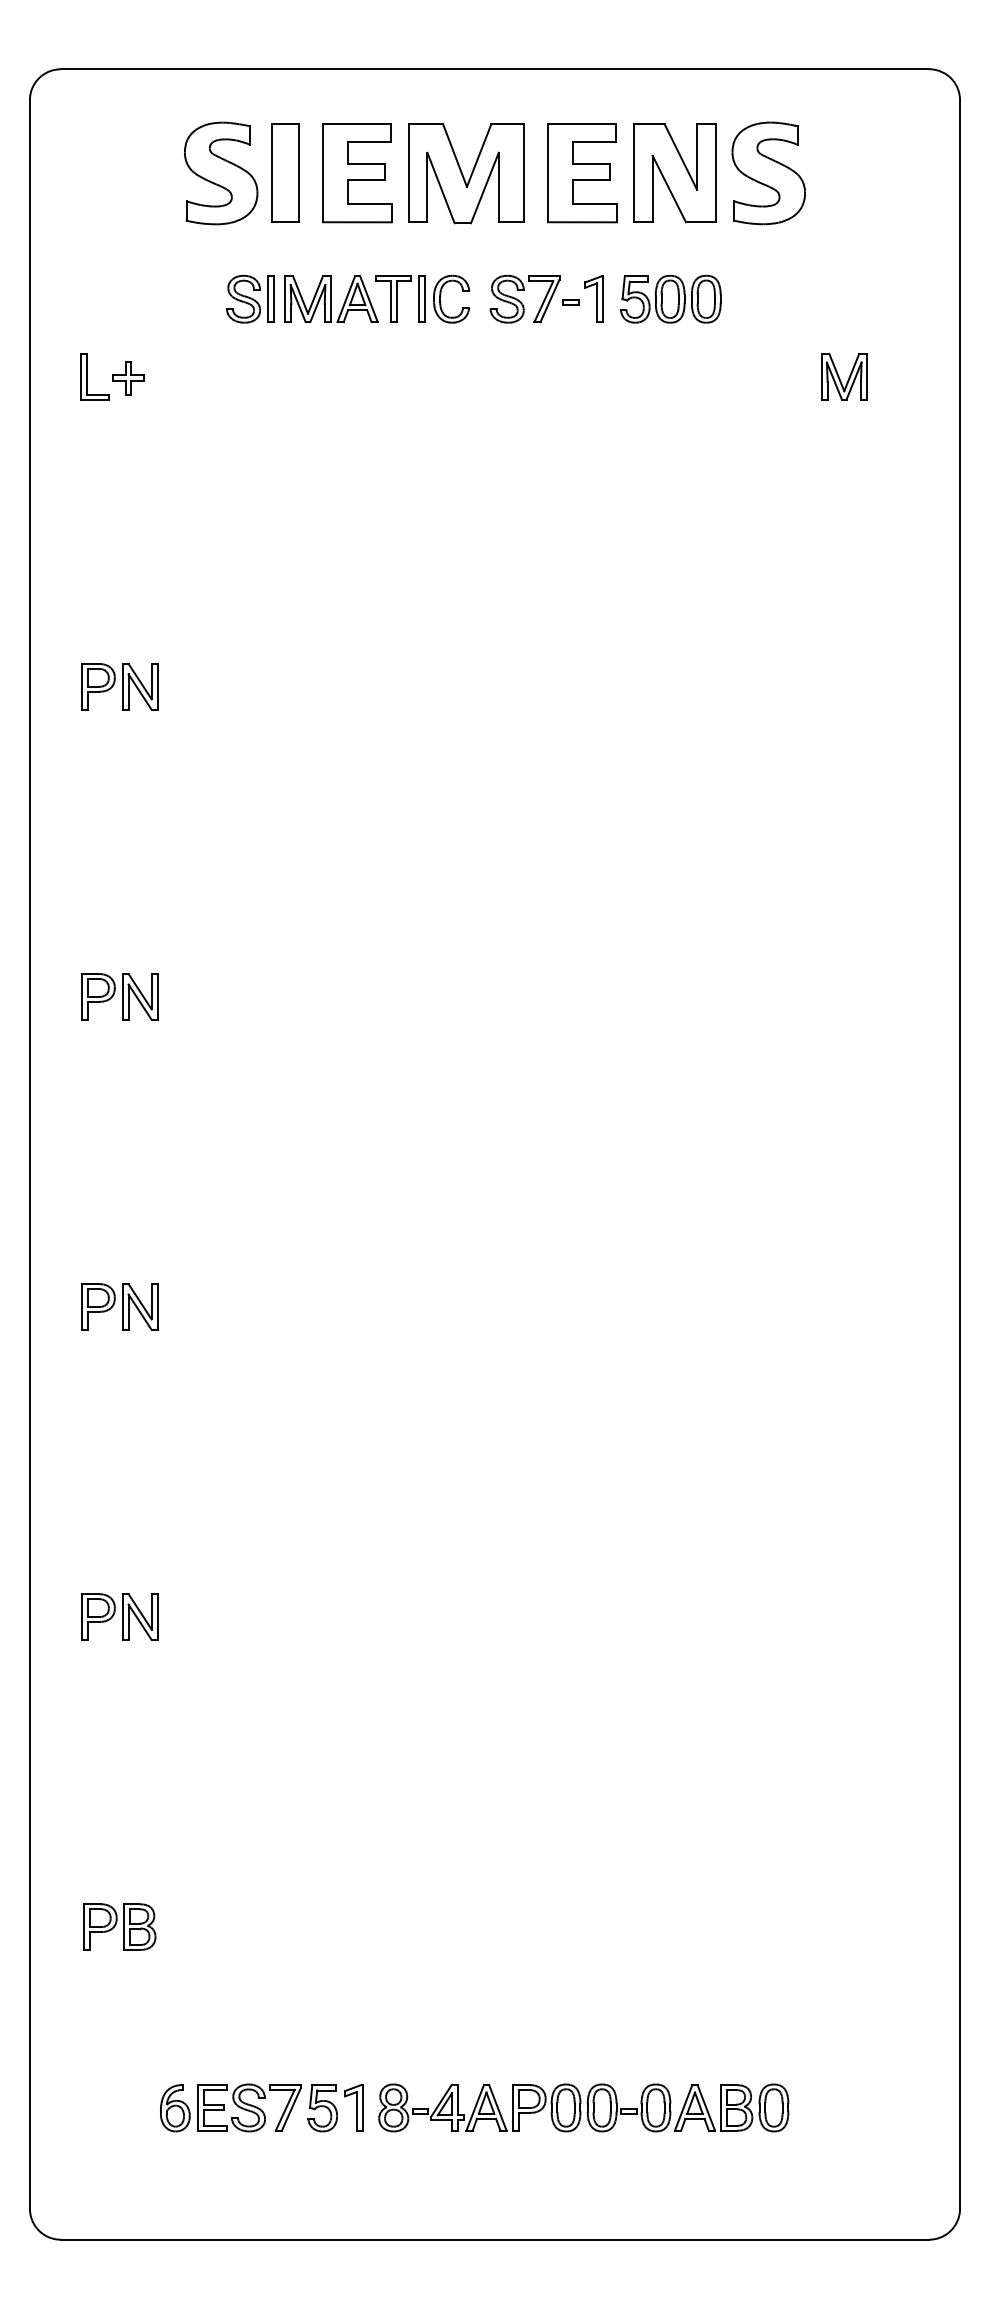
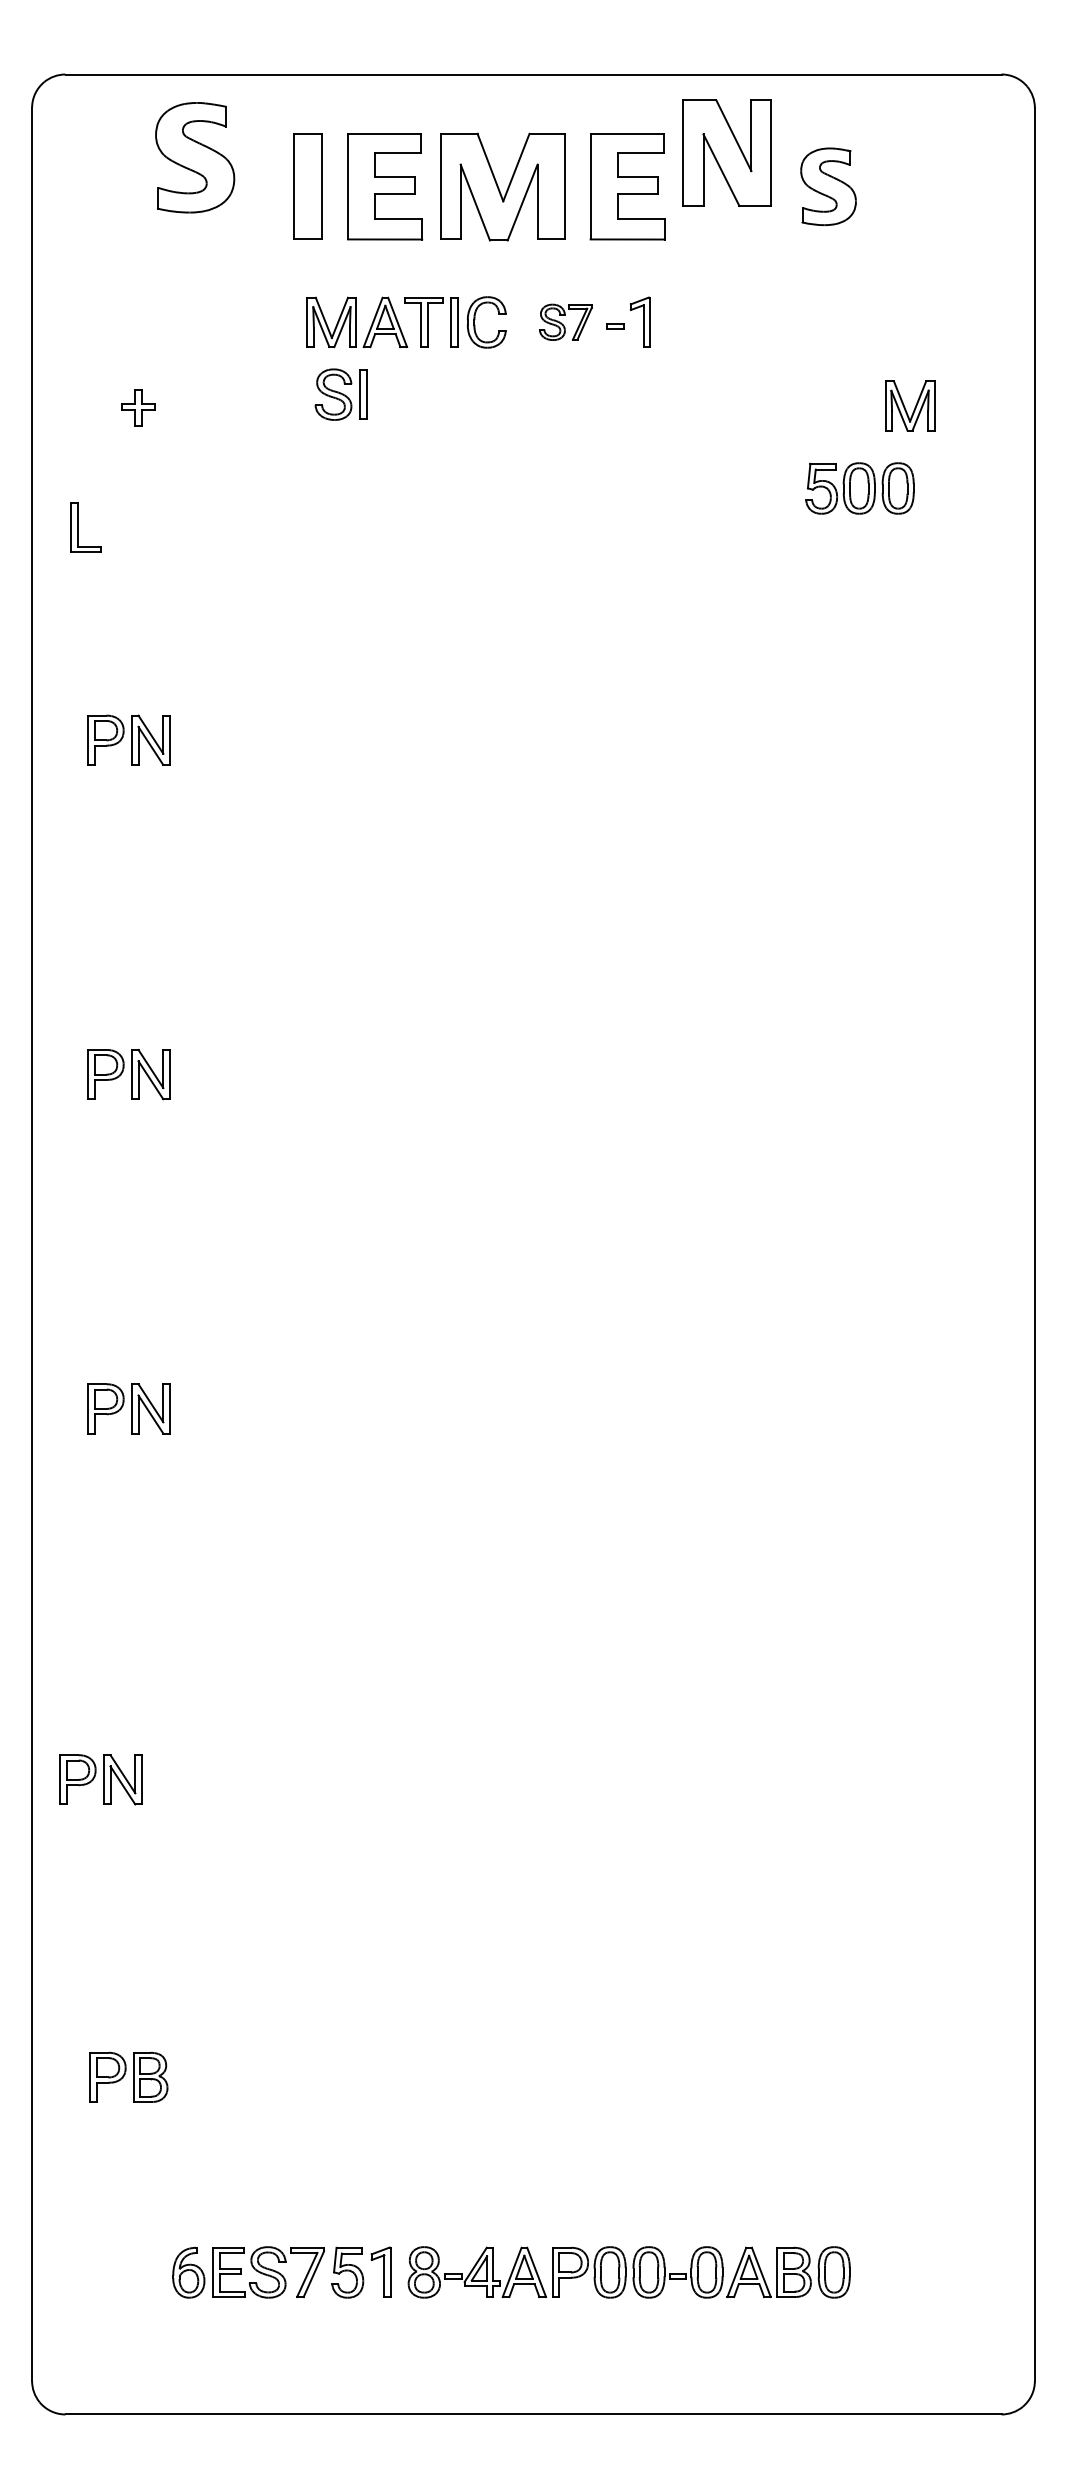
part: (221, 173) -> (195, 157), moved
part: (674, 173) -> (727, 153), moved
part: (768, 173) -> (828, 186), size x0.7
part: (250, 298) -> (341, 393), moved
part: (524, 298) -> (565, 321), size x0.7
part: (670, 298) -> (859, 487), moved
part: (87, 376) -> (78, 527), moved
part: (119, 1616) -> (100, 1779), moved

